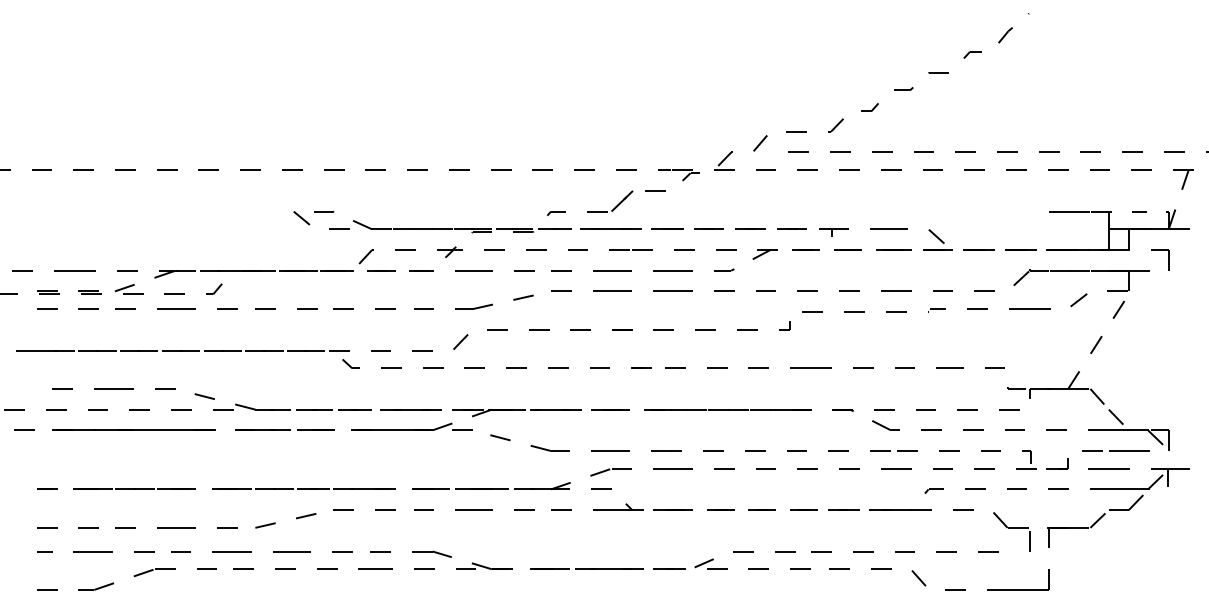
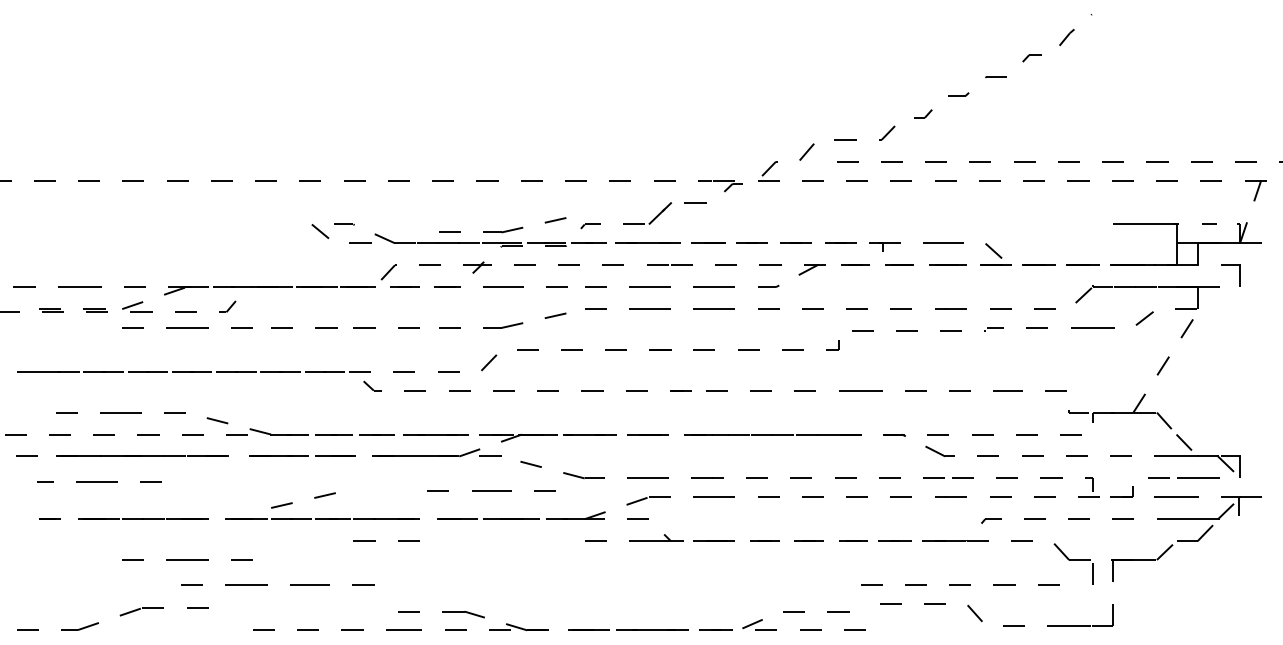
part: (474, 217) -> (503, 230), added
line: (57, 308) -> (61, 327), removed
line: (474, 509) -> (491, 490), moved
line: (275, 522) -> (292, 502), moved
line: (57, 527) -> (61, 559), removed
line: (95, 551) -> (99, 482), moved
part: (512, 568) -> (549, 629), moved
part: (133, 576) -> (119, 615), moved

